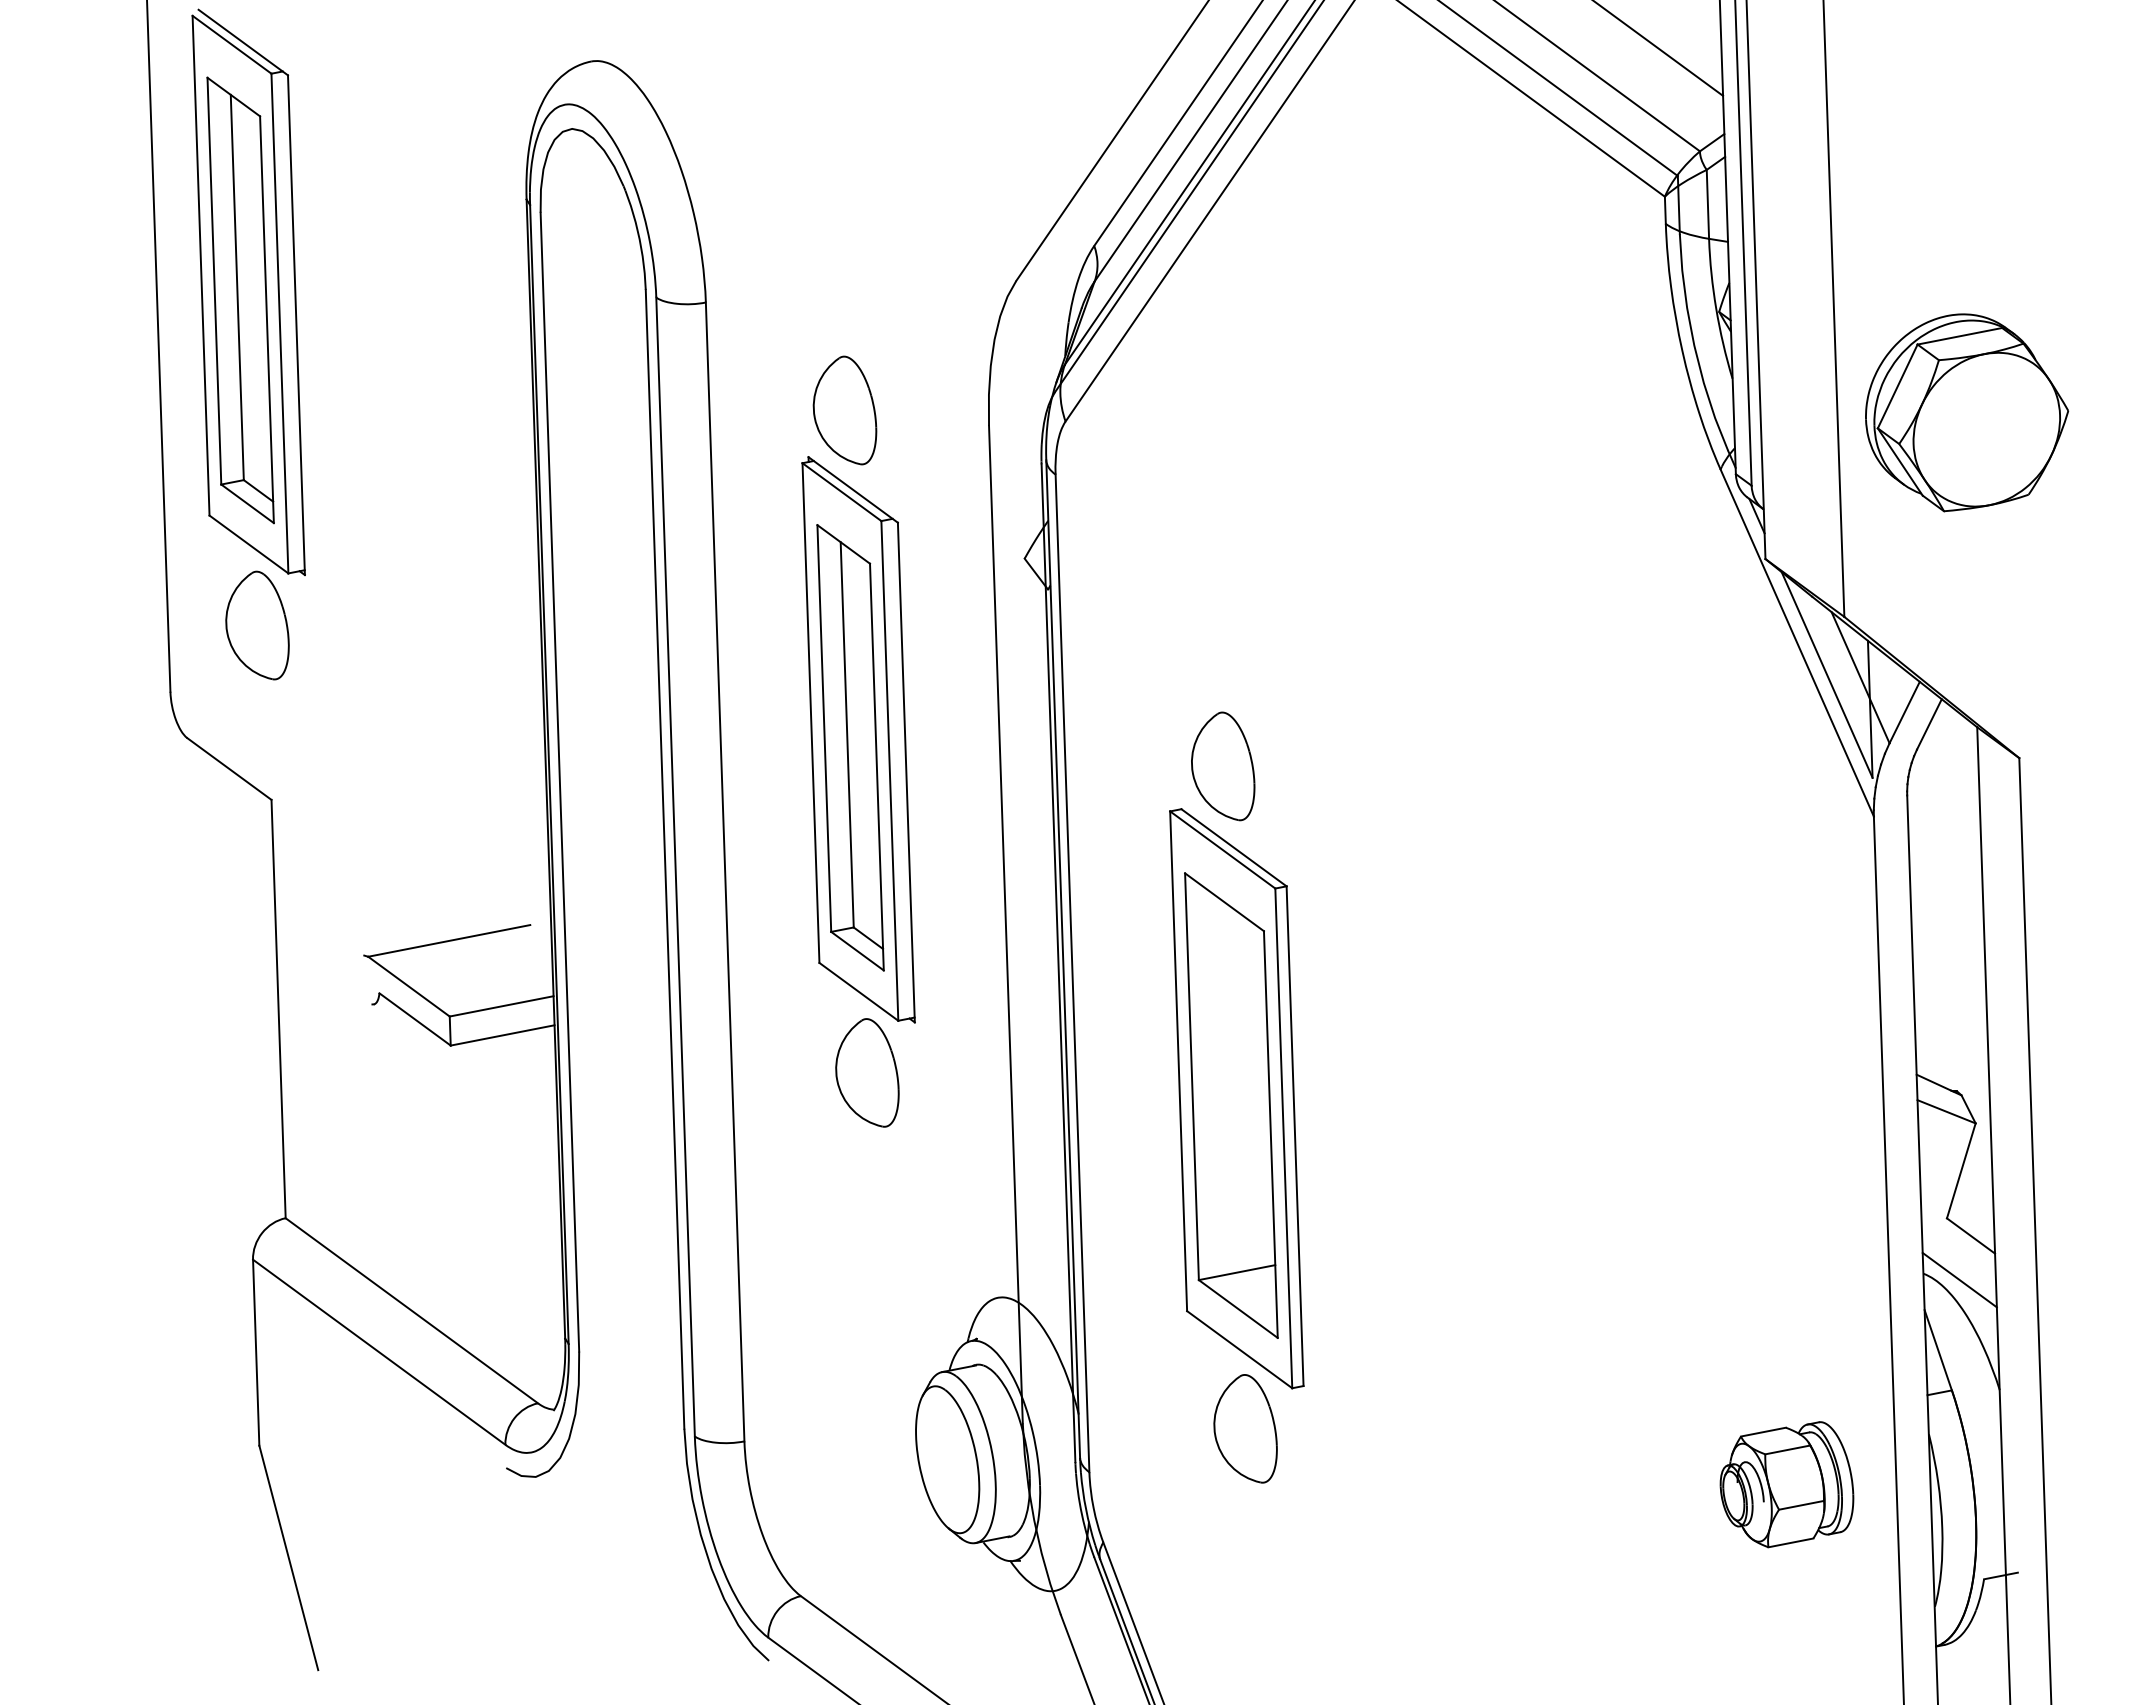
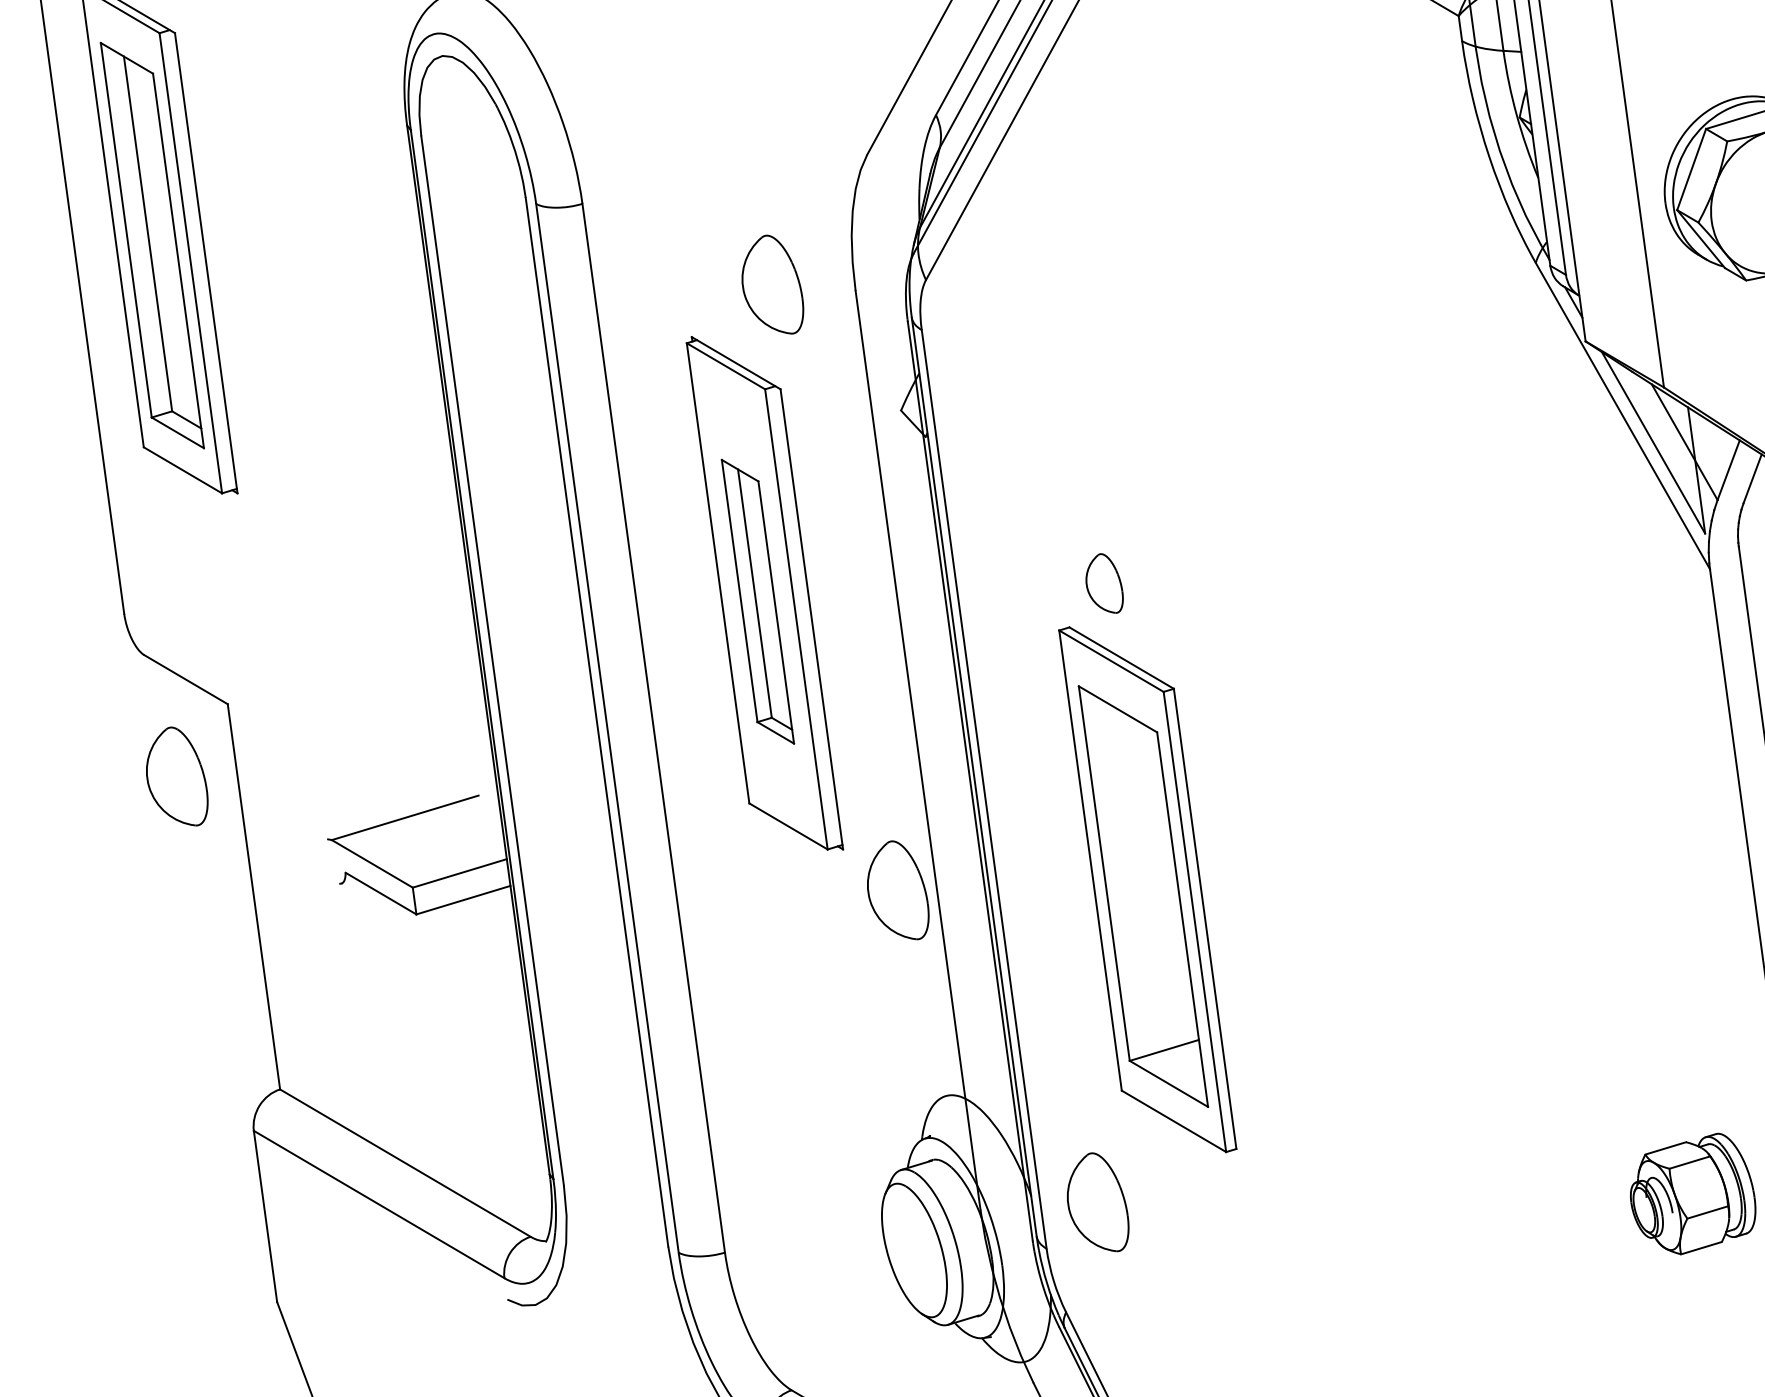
part: (844, 410) -> (771, 285), moved
part: (257, 625) -> (176, 777), moved
part: (850, 747) -> (757, 601), size x0.7
part: (1223, 766) -> (1104, 584), size x0.6
part: (867, 1072) -> (897, 890), moved
part: (1245, 1428) -> (1097, 1202), moved

